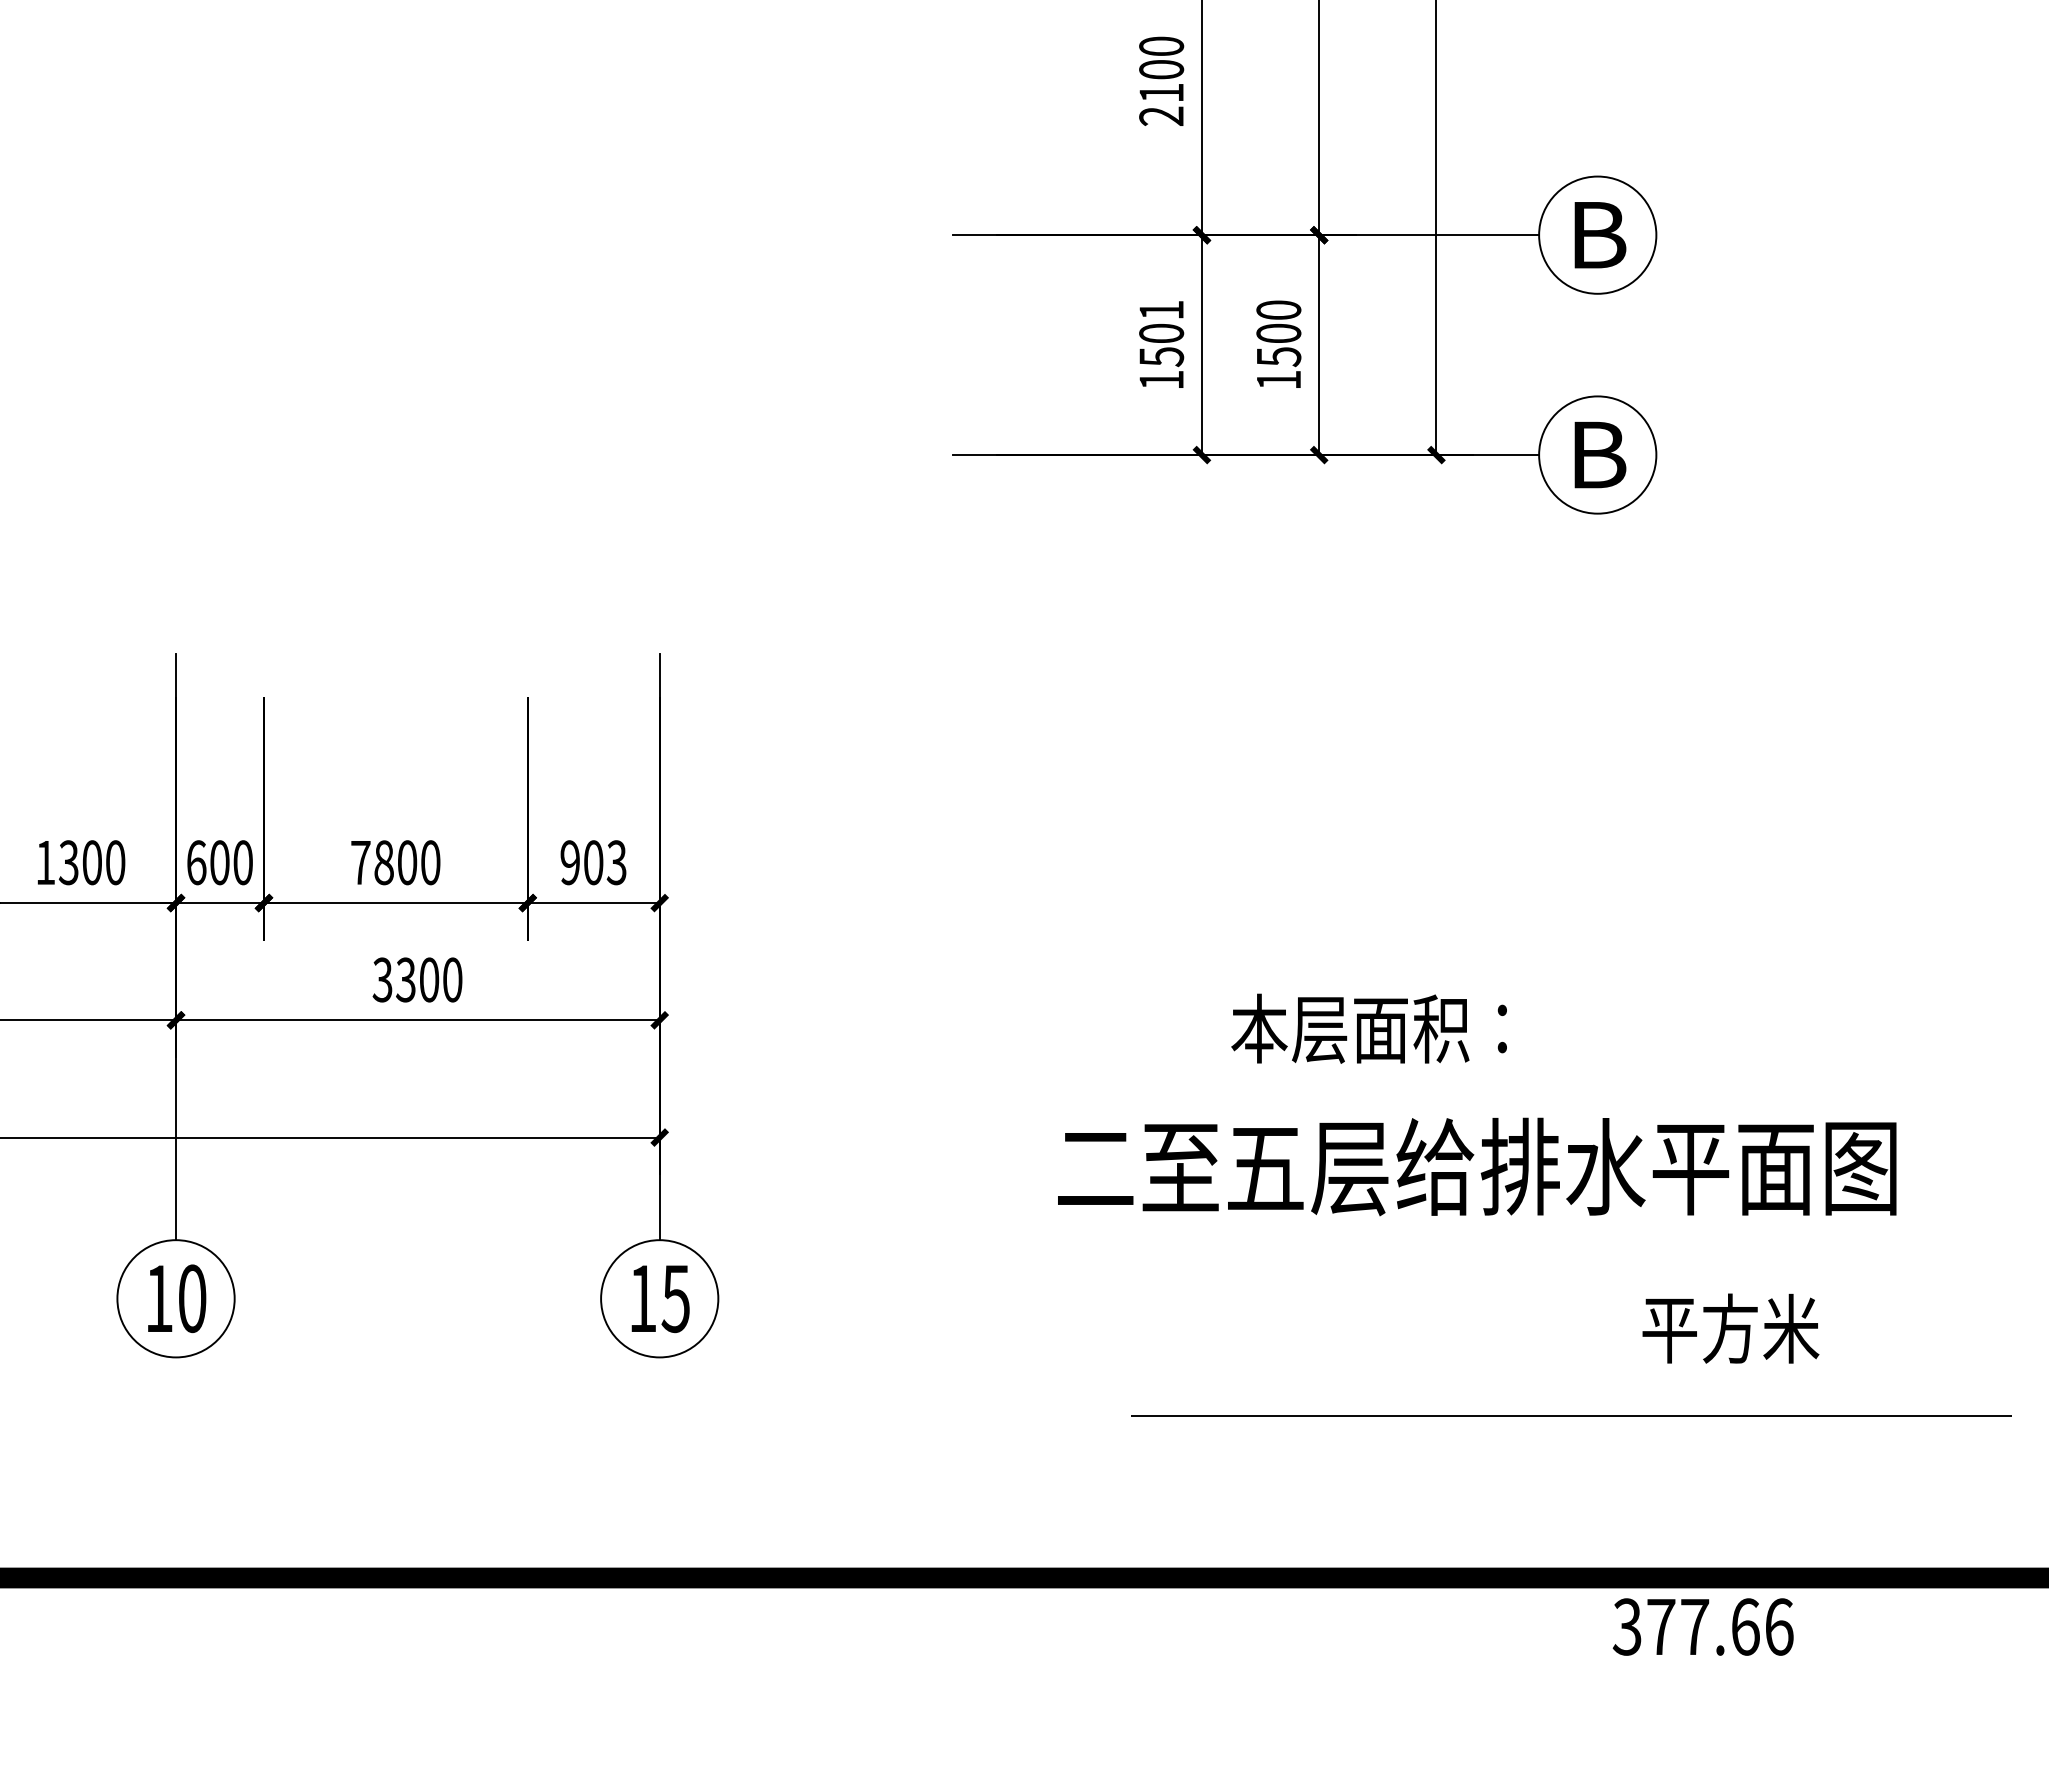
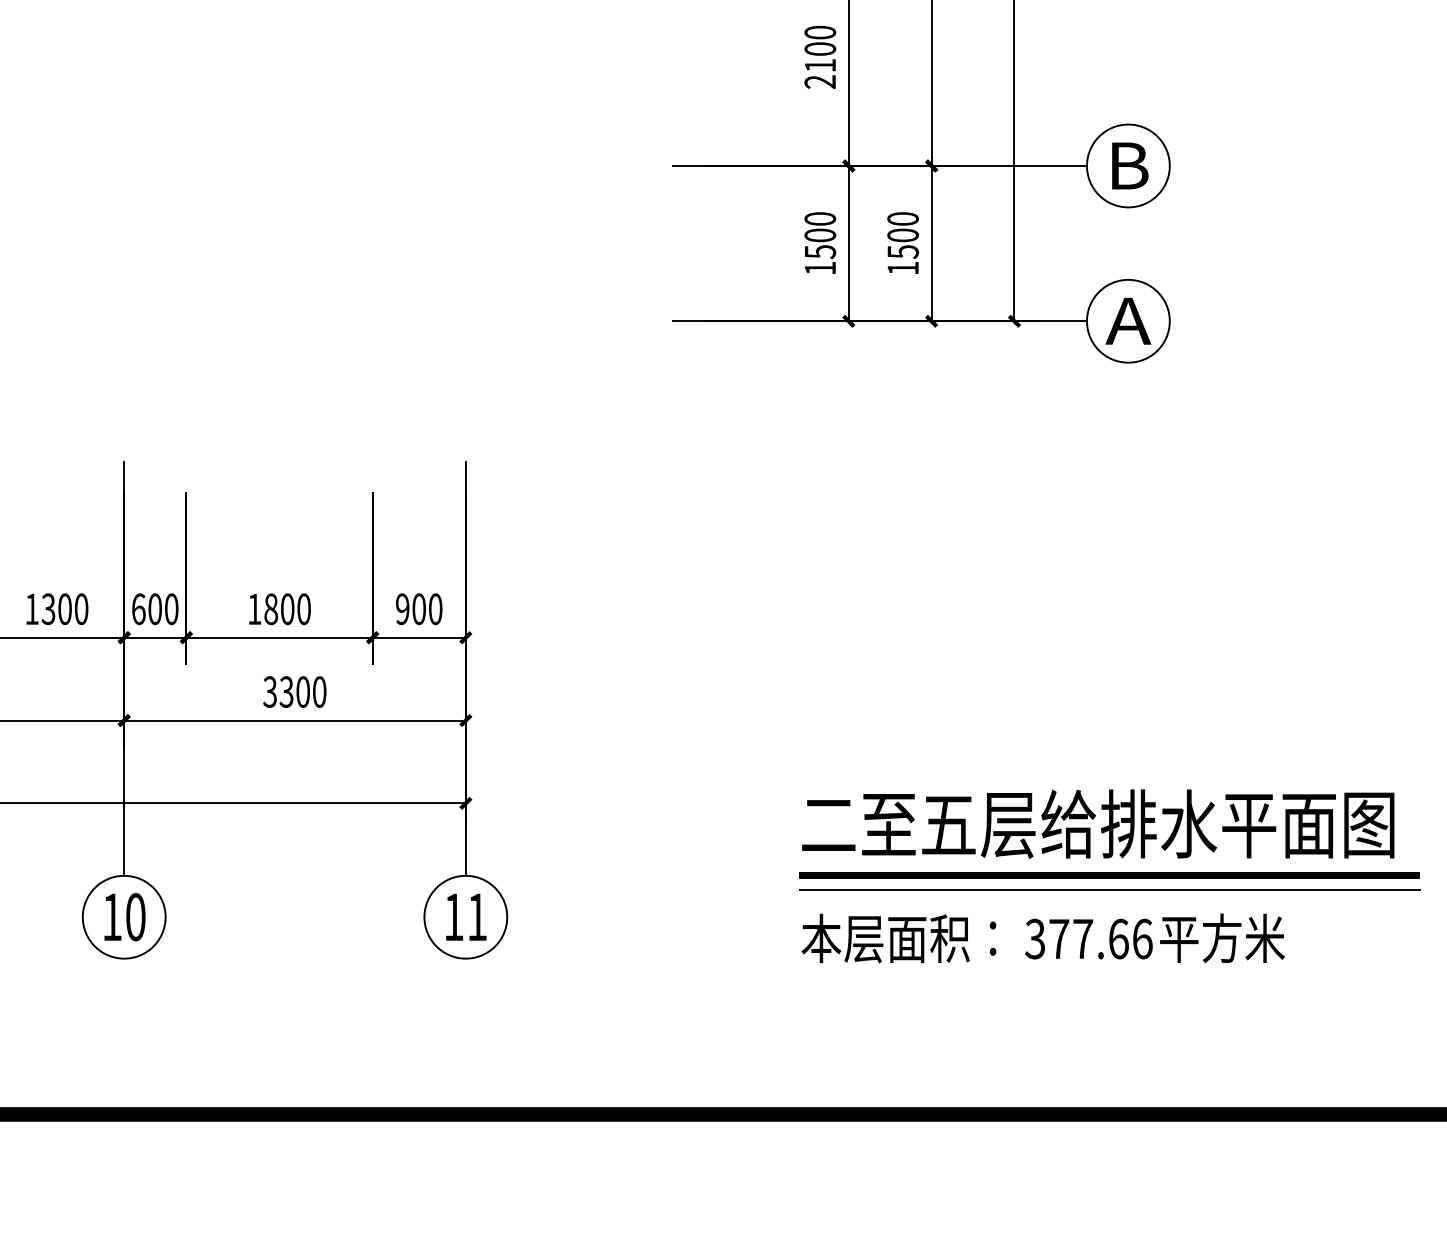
text: (1161, 309) -> (820, 218), 1501 -> 1500
text: (1597, 453) -> (1128, 320), B -> A
text: (360, 861) -> (254, 608), 7800 -> 1800
text: (616, 863) -> (435, 609), 903 -> 900
text: (1368, 1028) -> (898, 938), moved
text: (1477, 1166) -> (1098, 823), moved
line: (1570, 1239) -> (1109, 875), added
text: (674, 1299) -> (476, 917), 15 -> 11
line: (1570, 1415) -> (1109, 889), moved
text: (1702, 1626) -> (1088, 938), moved

